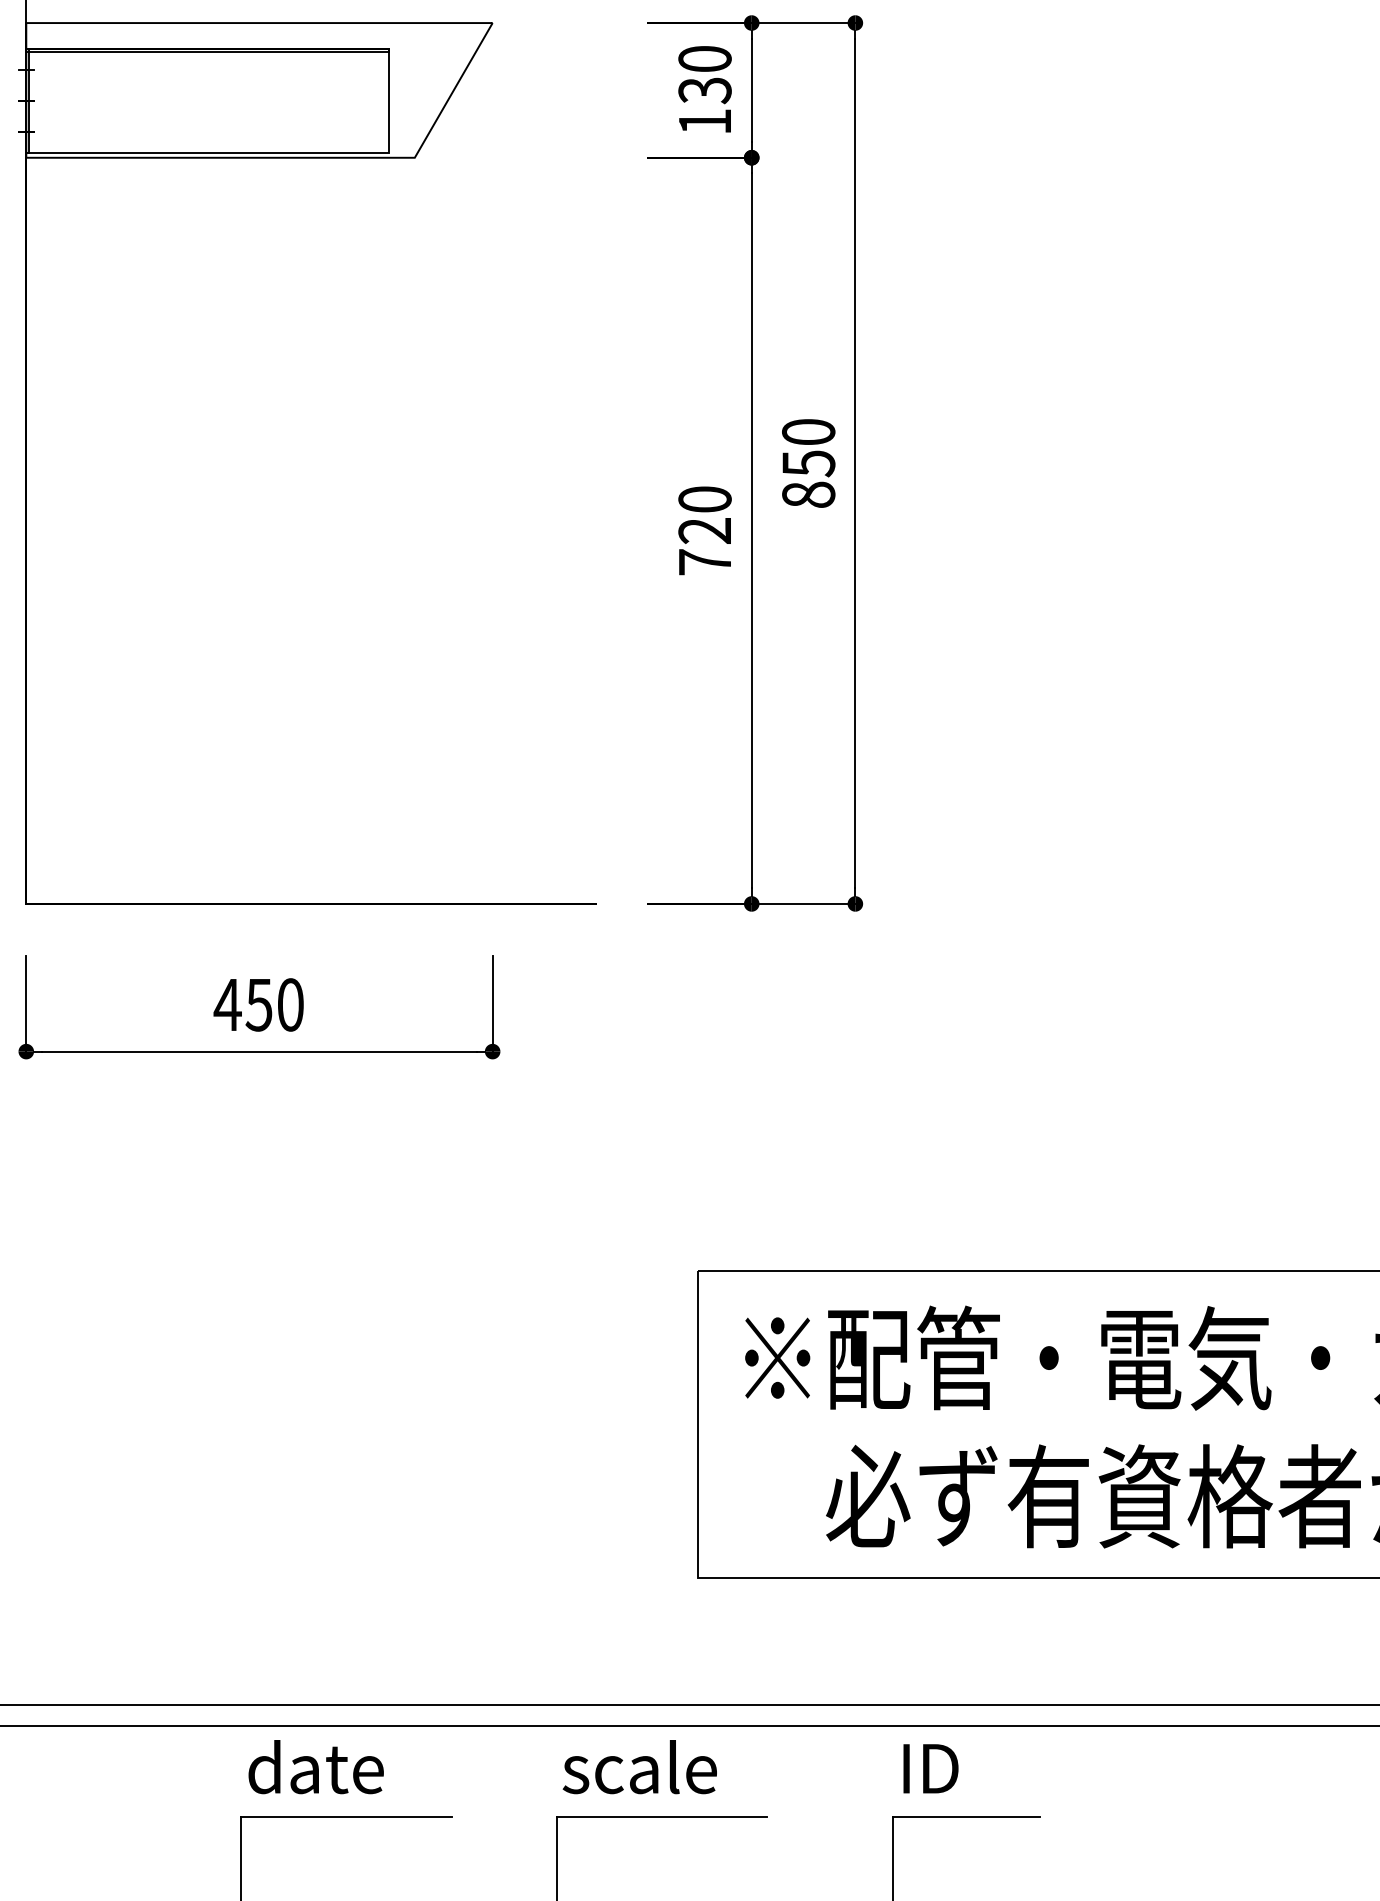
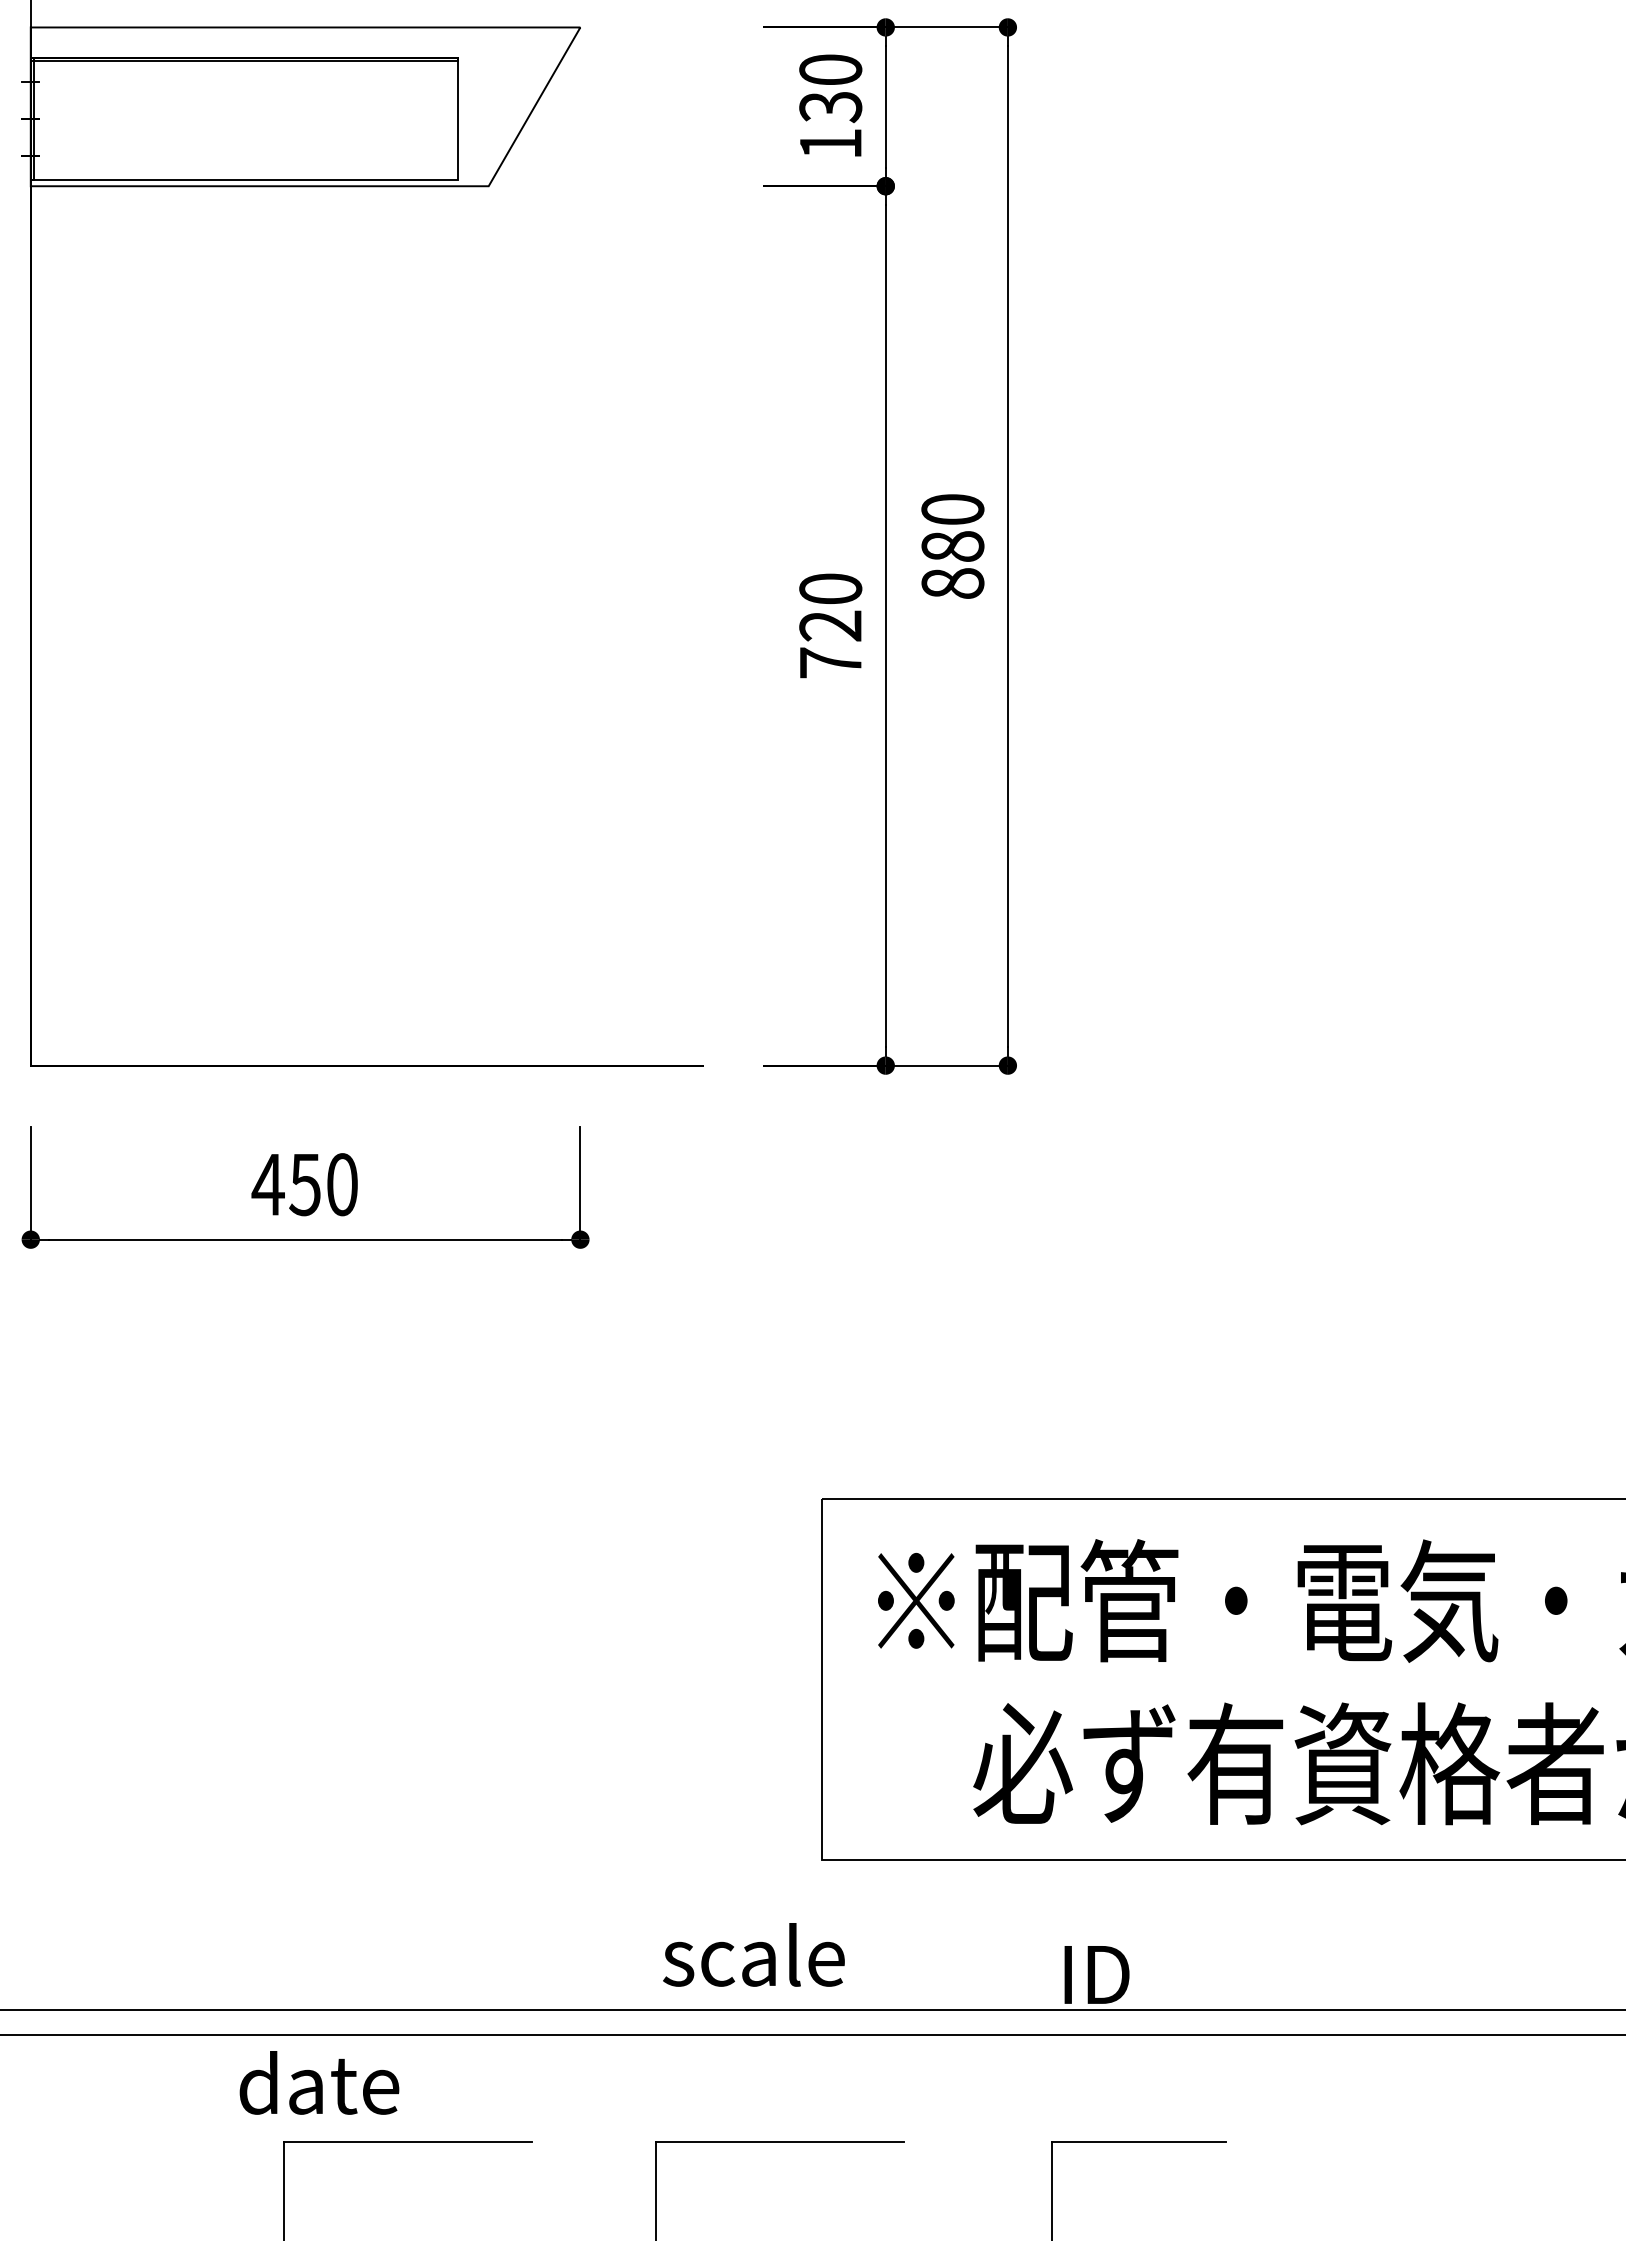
text: (808, 463) -> (952, 546), 850 -> 880
text: (316, 1766) -> (319, 2082), moved
text: (639, 1766) -> (753, 1954), moved
text: (930, 1768) -> (1096, 1974), moved

